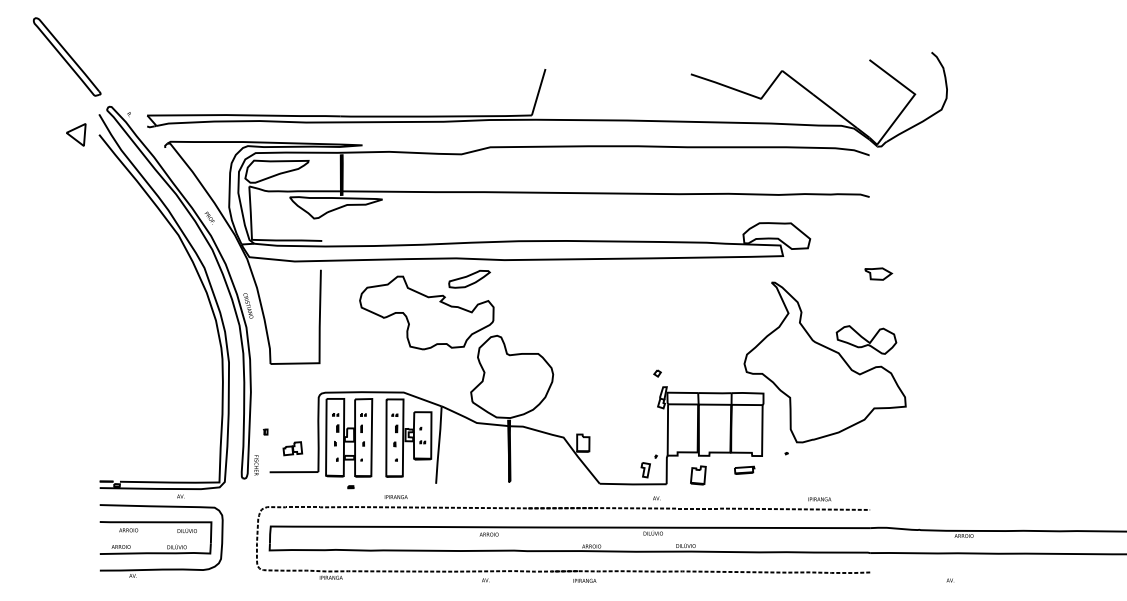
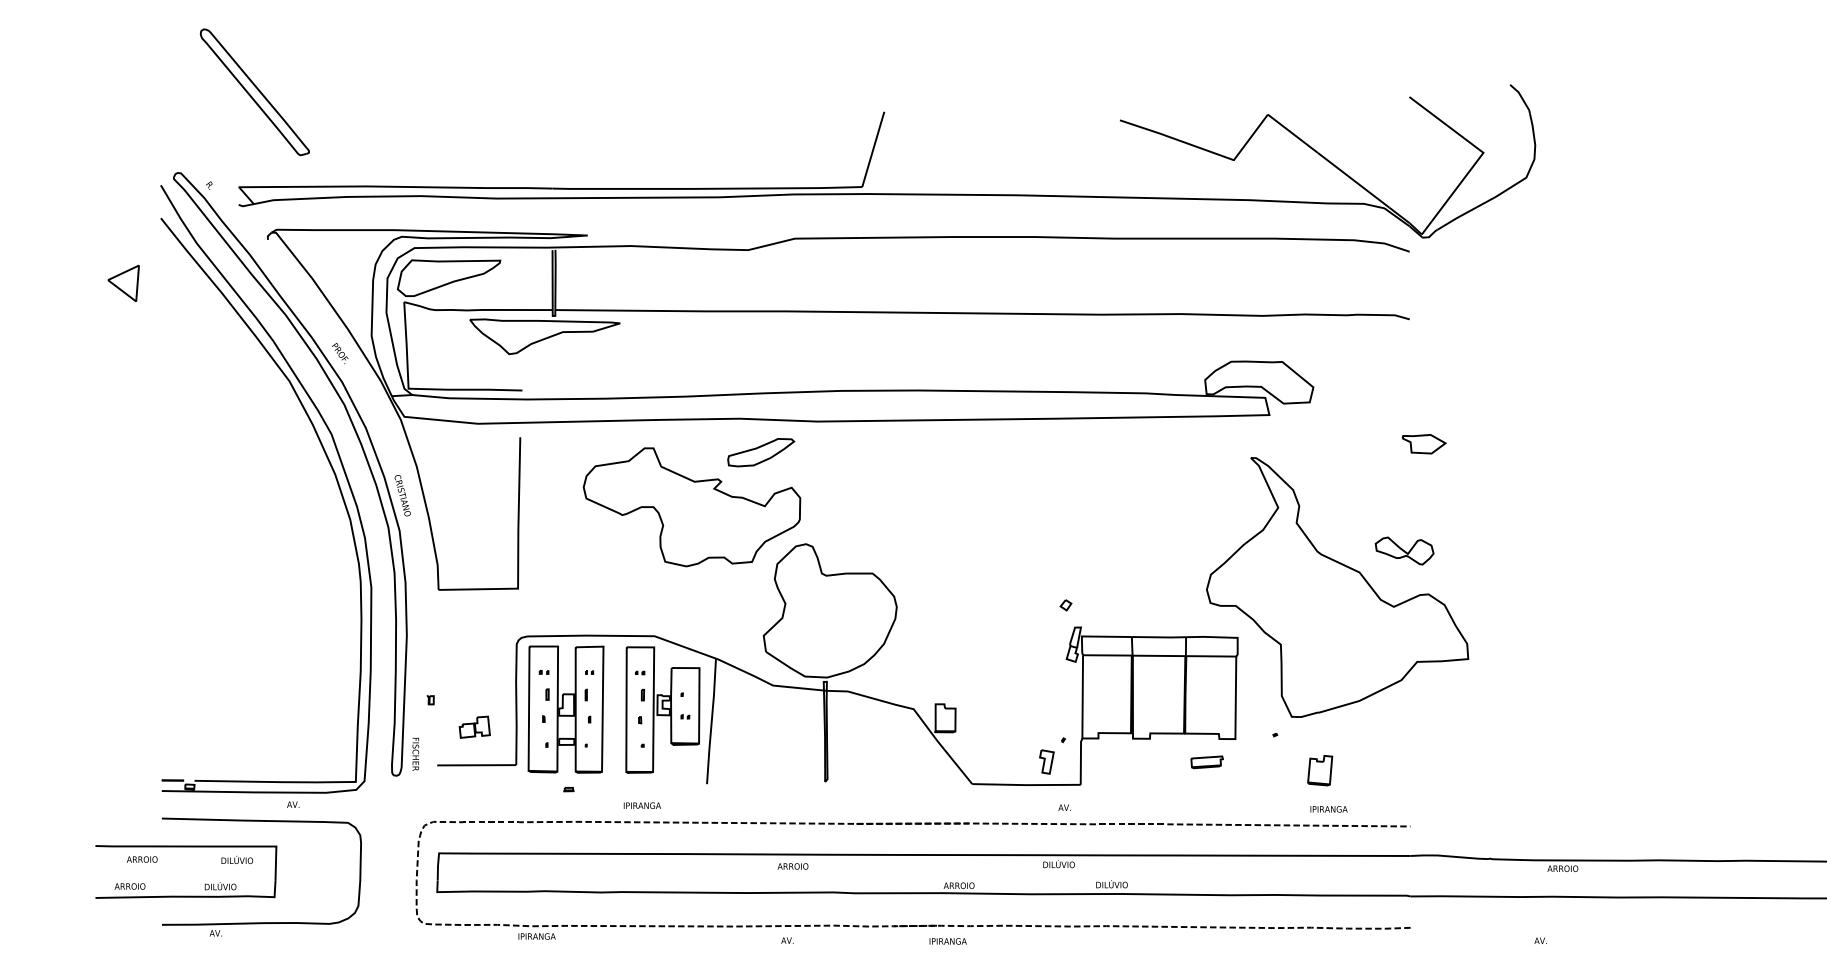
part: (67, 56) -> (255, 91), moved
part: (76, 134) -> (124, 282), moved
part: (866, 339) -> (1404, 550), size x0.6
part: (698, 475) -> (1320, 770), moved
part: (155, 523) -> (185, 848), moved

